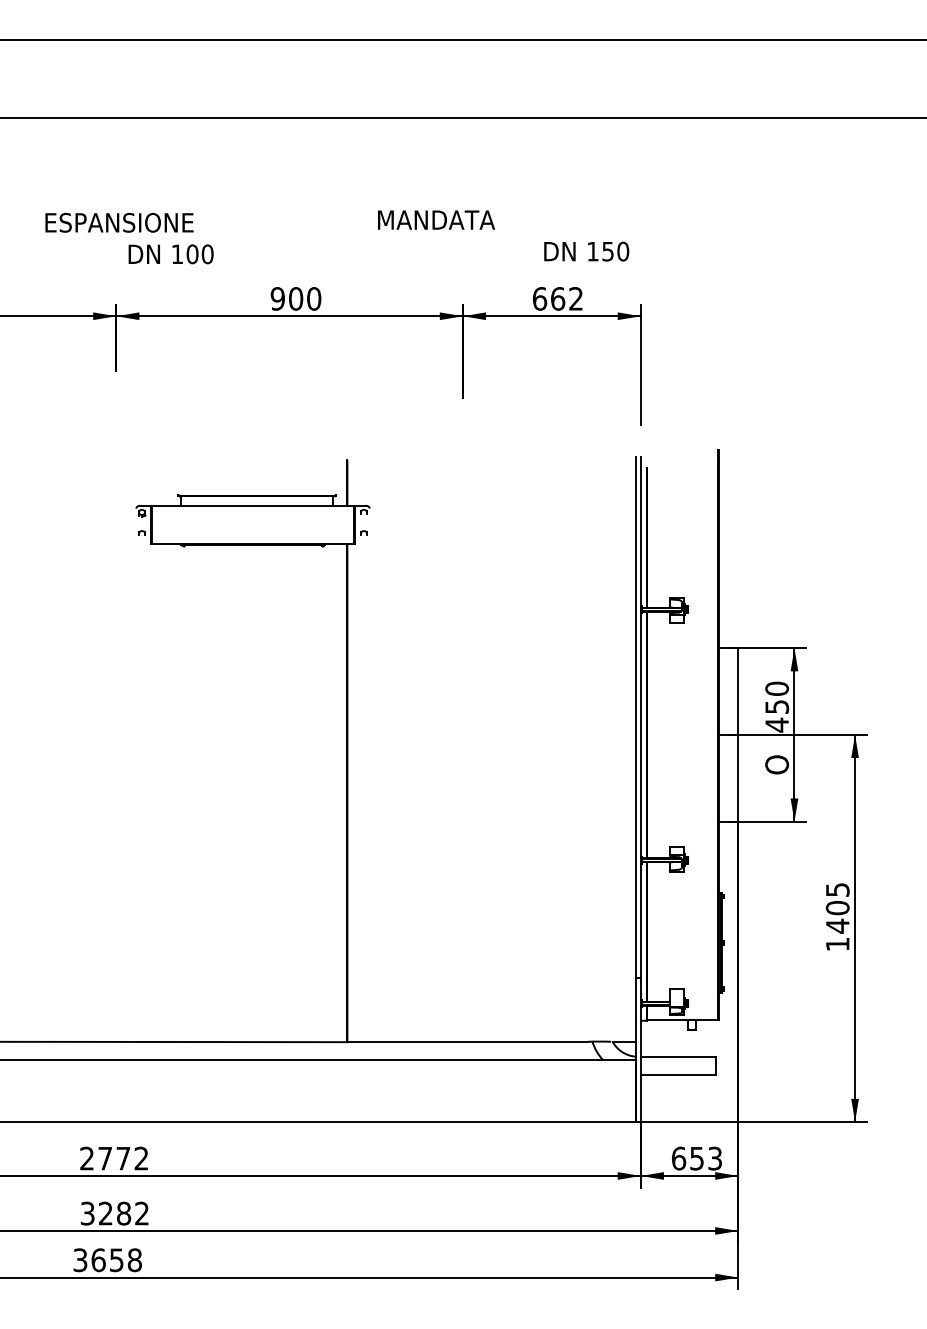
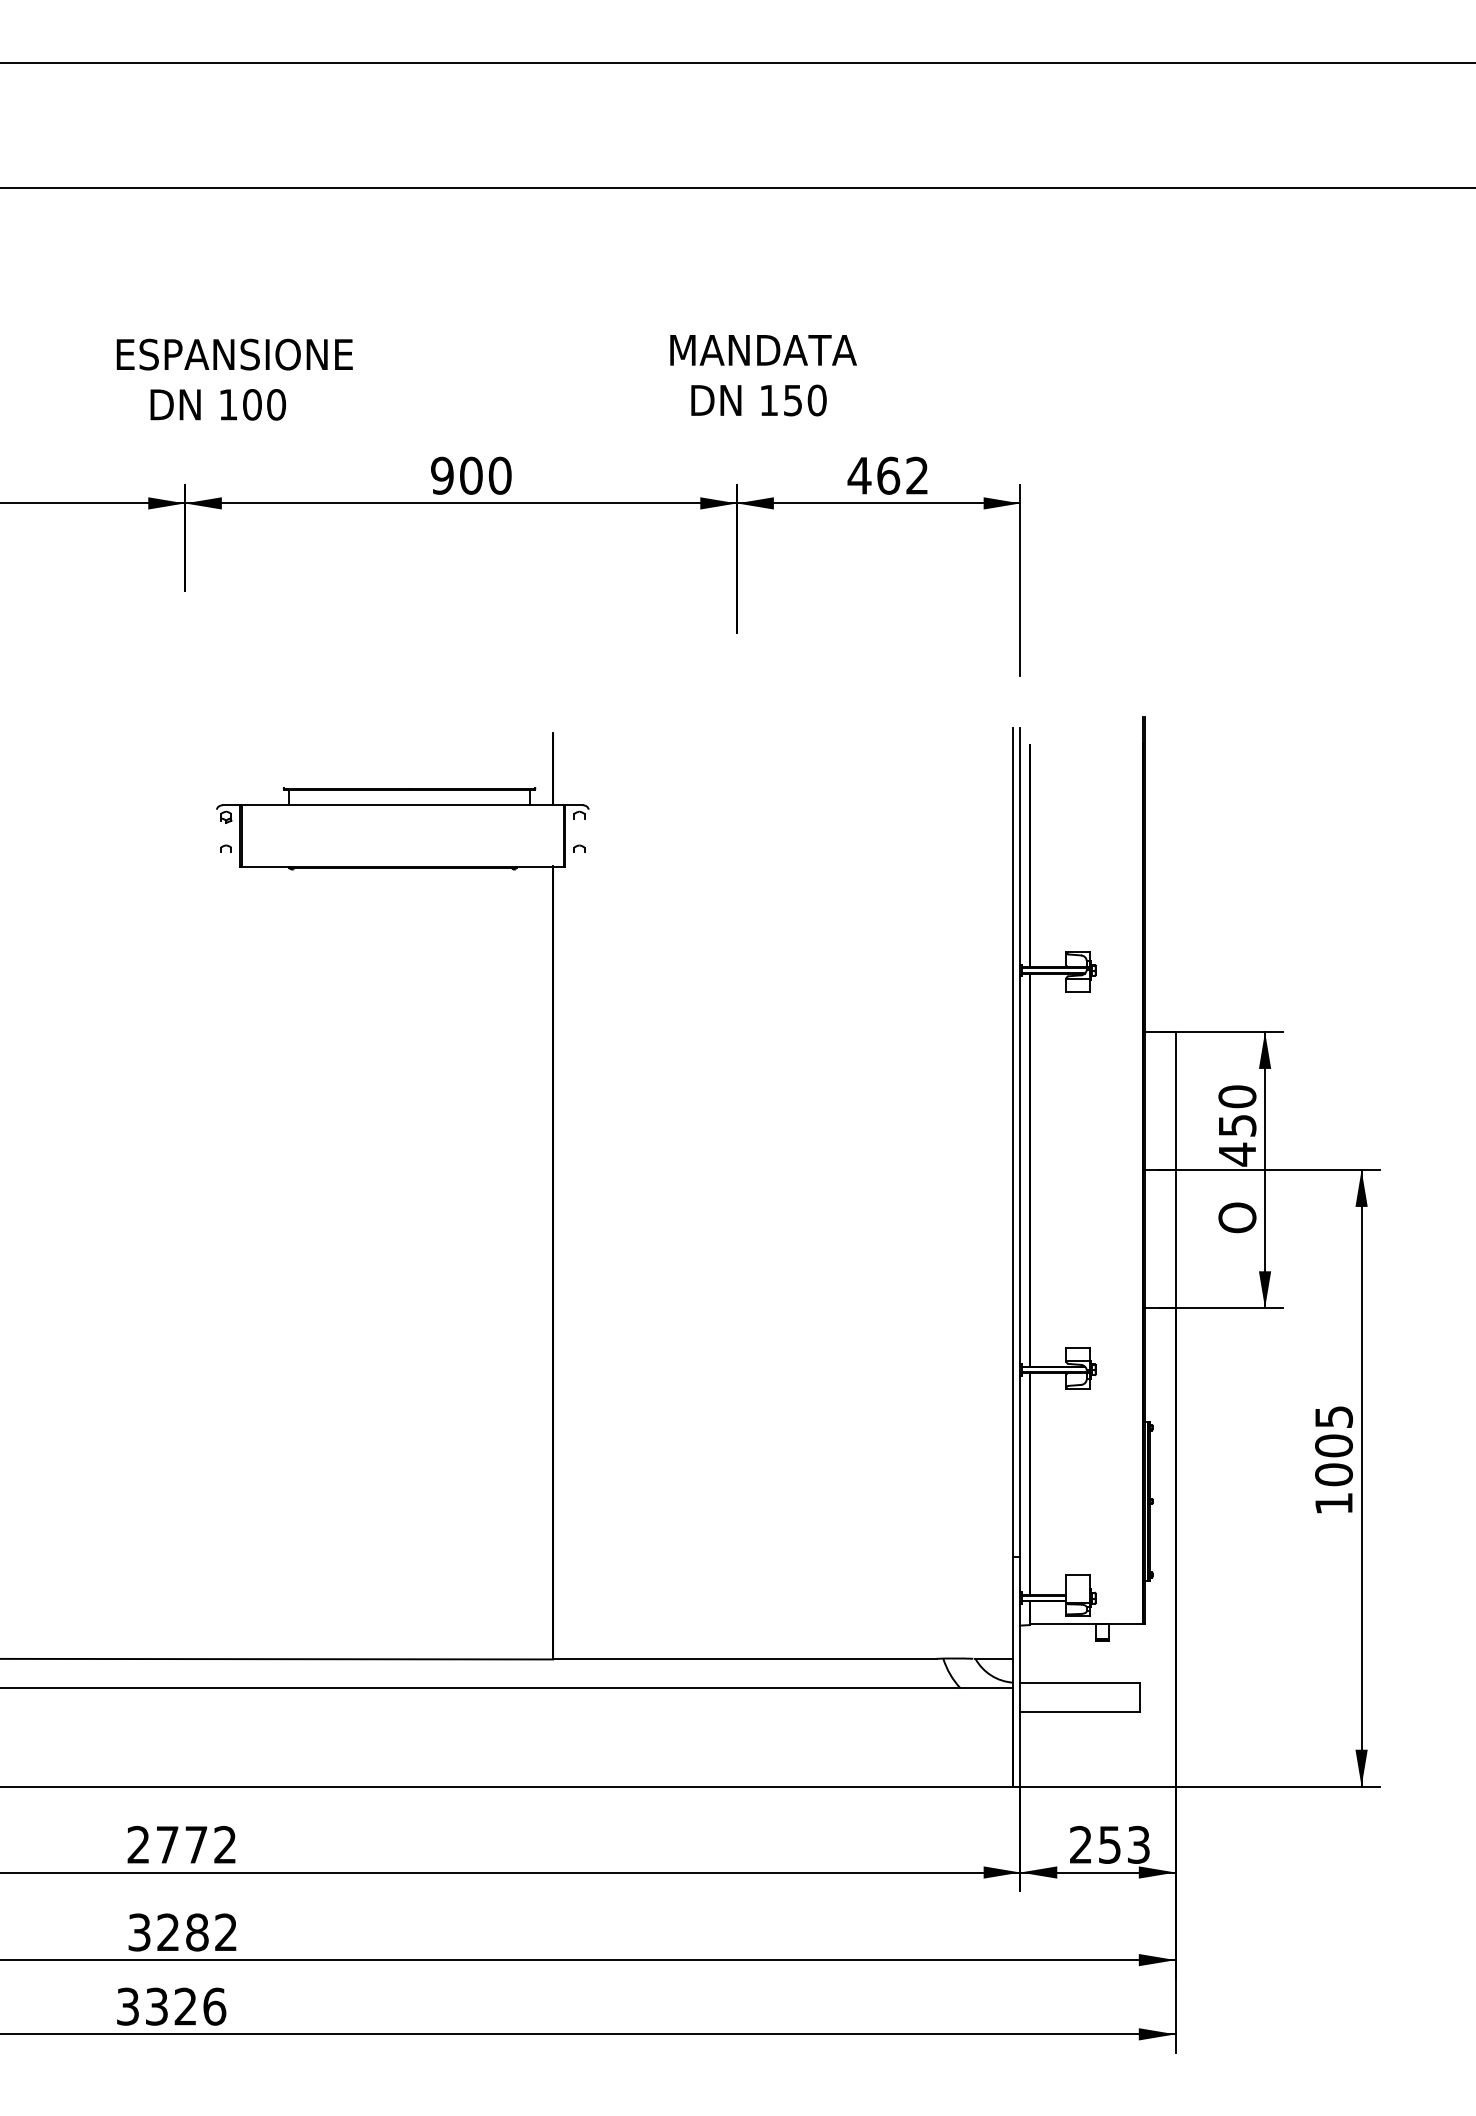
text: (436, 219) -> (763, 349), moved
text: (119, 222) -> (234, 354), moved
text: (586, 251) -> (758, 400), moved
text: (170, 254) -> (217, 405), moved
text: (539, 298) -> (859, 475), 662 -> 462
text: (837, 925) -> (1333, 1473), 1405 -> 1005
text: (679, 1158) -> (1081, 1844), 653 -> 253
text: (116, 1260) -> (185, 2007), 3658 -> 3326

